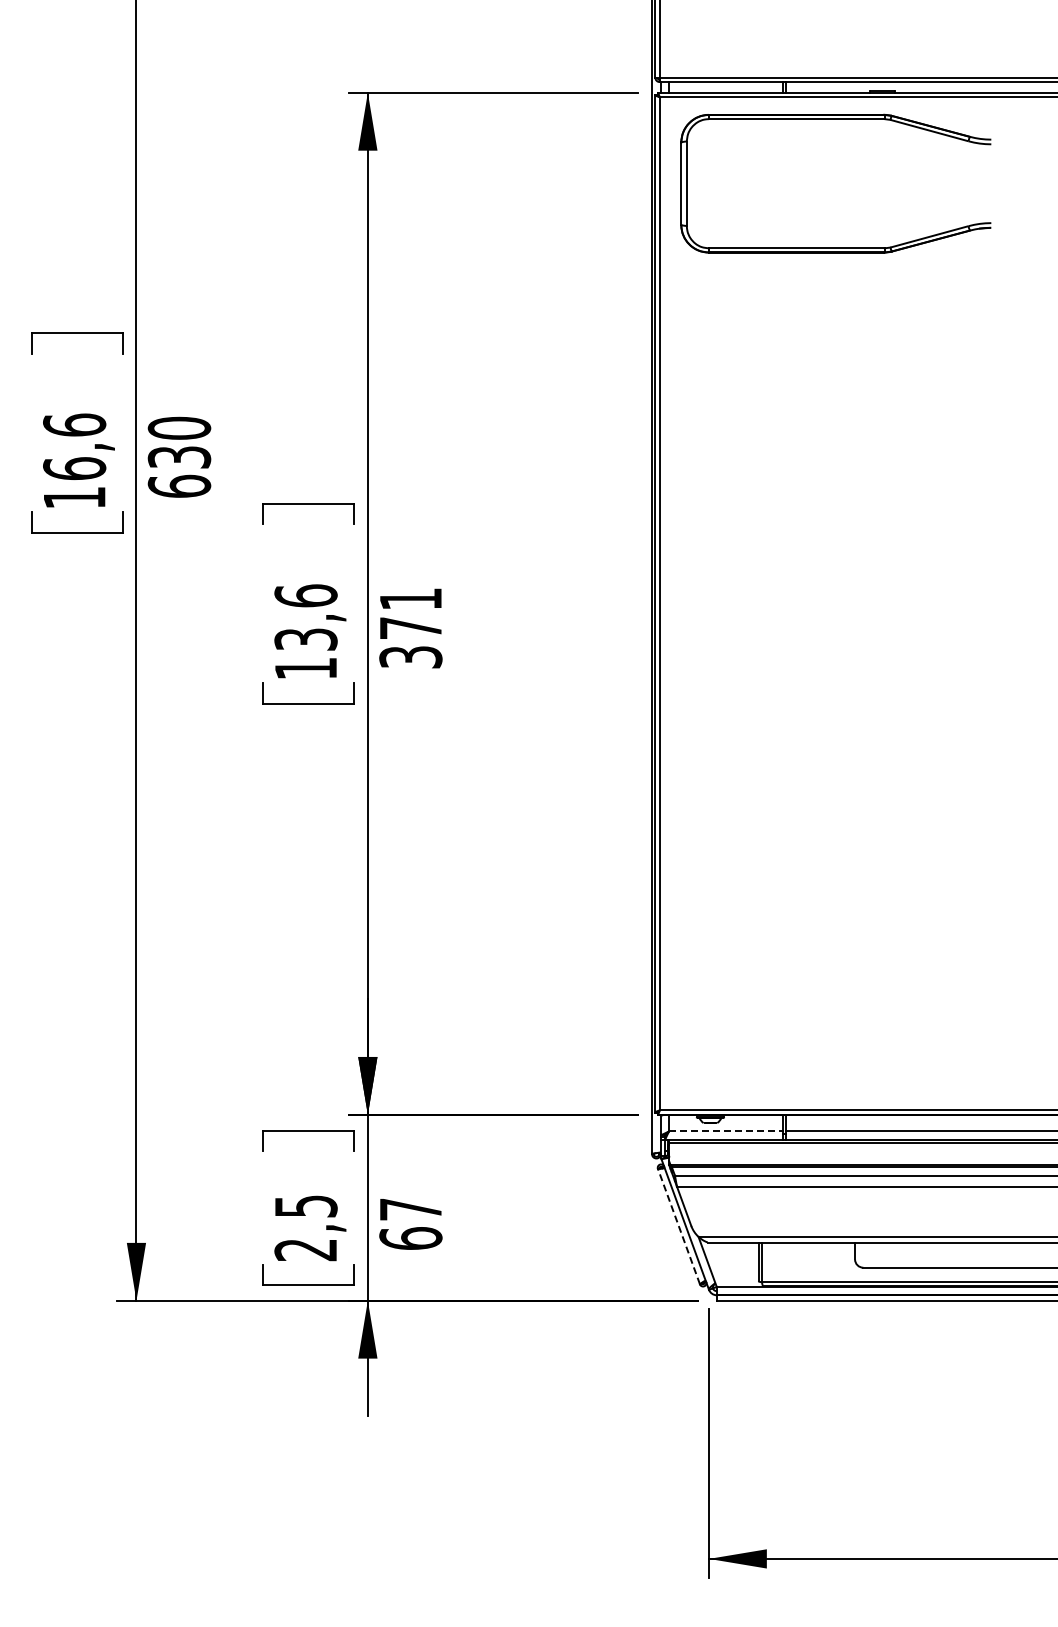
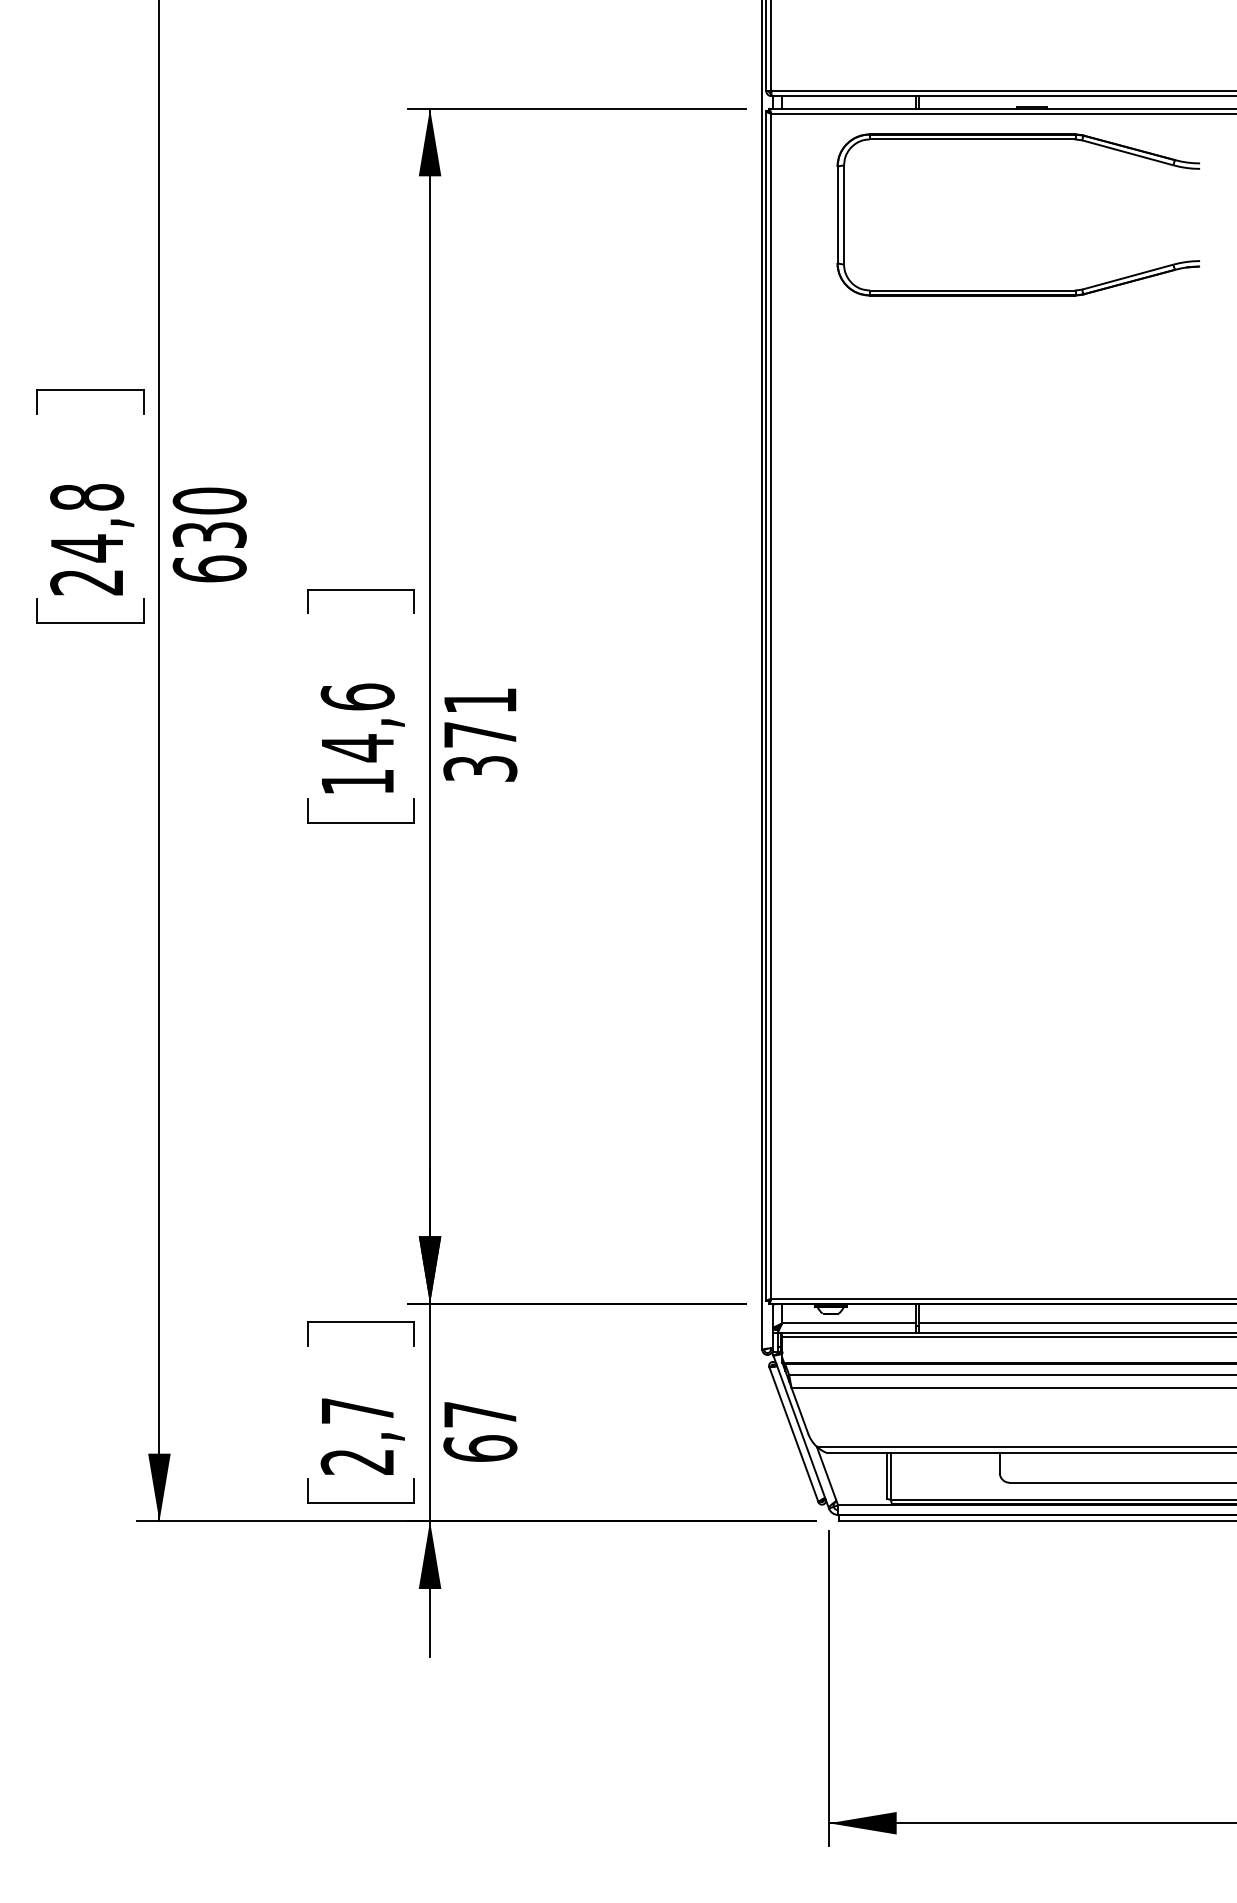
part: (835, 119) -> (1017, 139), moved
text: (74, 460) -> (86, 538), 16,6 -> 24,8
text: (305, 639) -> (357, 748), 13,6 -> 14,6
line: (726, 1131) -> (849, 1323), dashed -> solid
text: (306, 1206) -> (358, 1411), 2,5 -> 2,7
line: (678, 1226) -> (793, 1434), dashed -> solid

